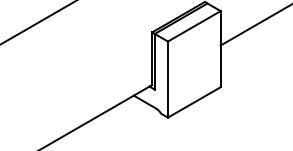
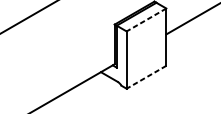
line: (193, 26) -> (145, 20), solid -> dashed
line: (193, 102) -> (145, 77), solid -> dashed

